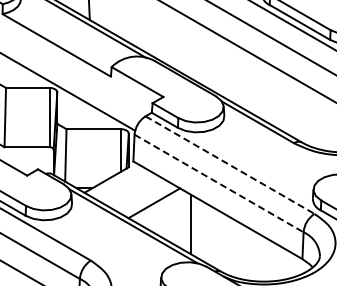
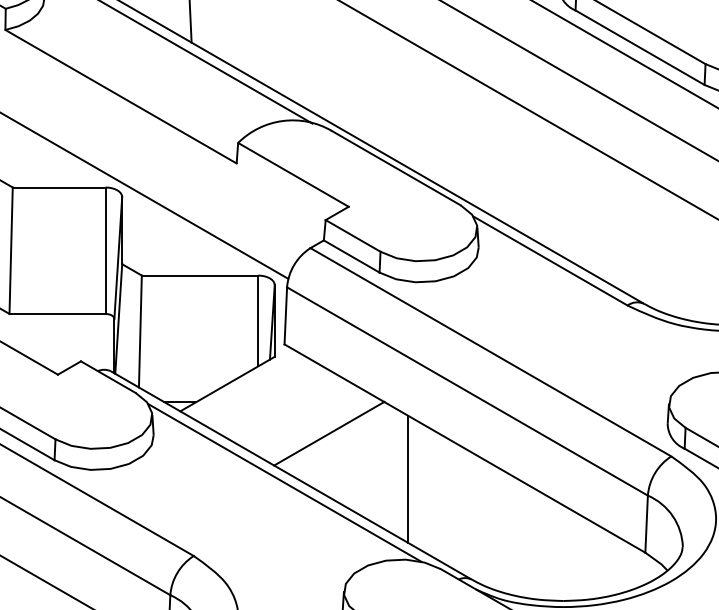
line: (230, 165) -> (491, 353), dashed -> solid
line: (219, 183) -> (468, 391), dashed -> solid

